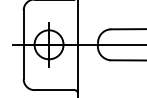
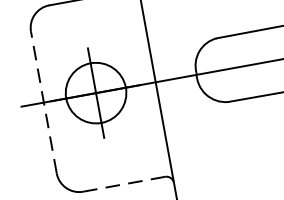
line: (23, 44) -> (43, 102), solid -> dashed
line: (54, 90) -> (124, 185), solid -> dashed

